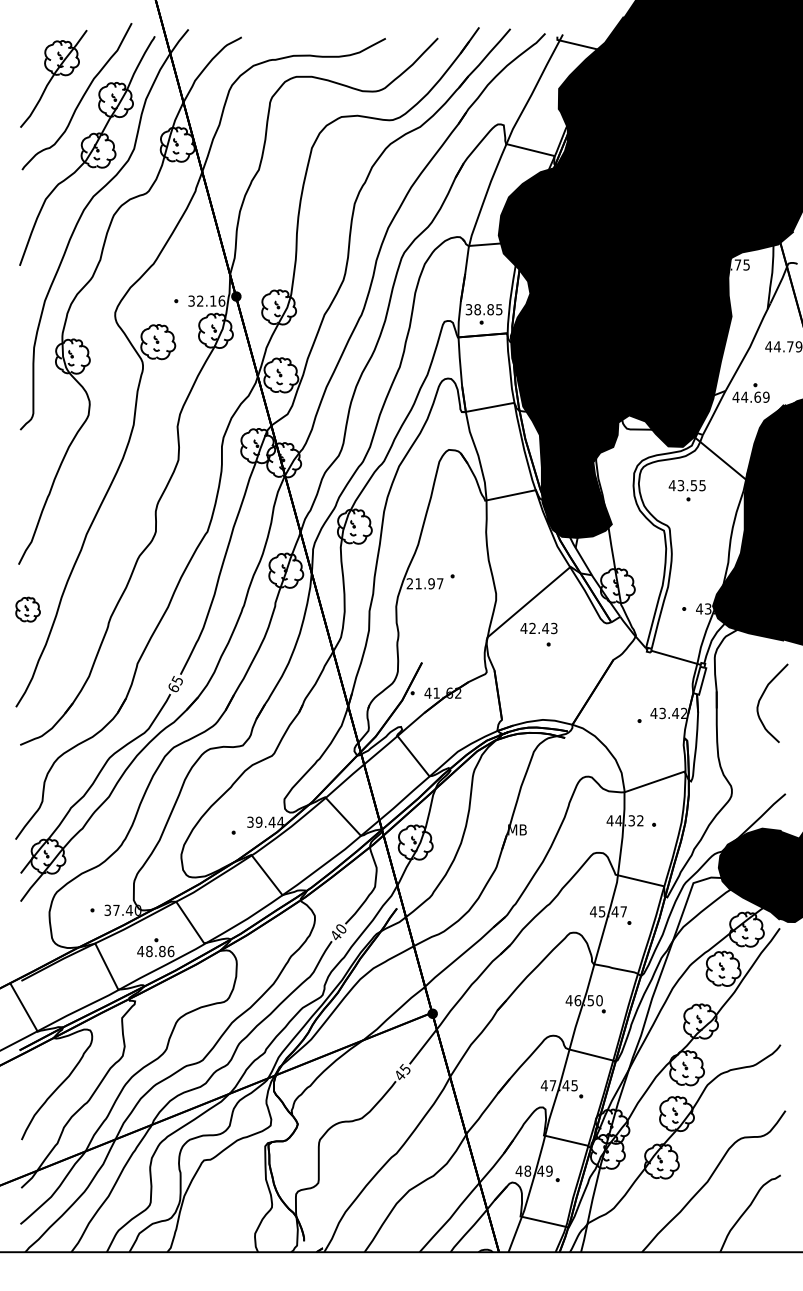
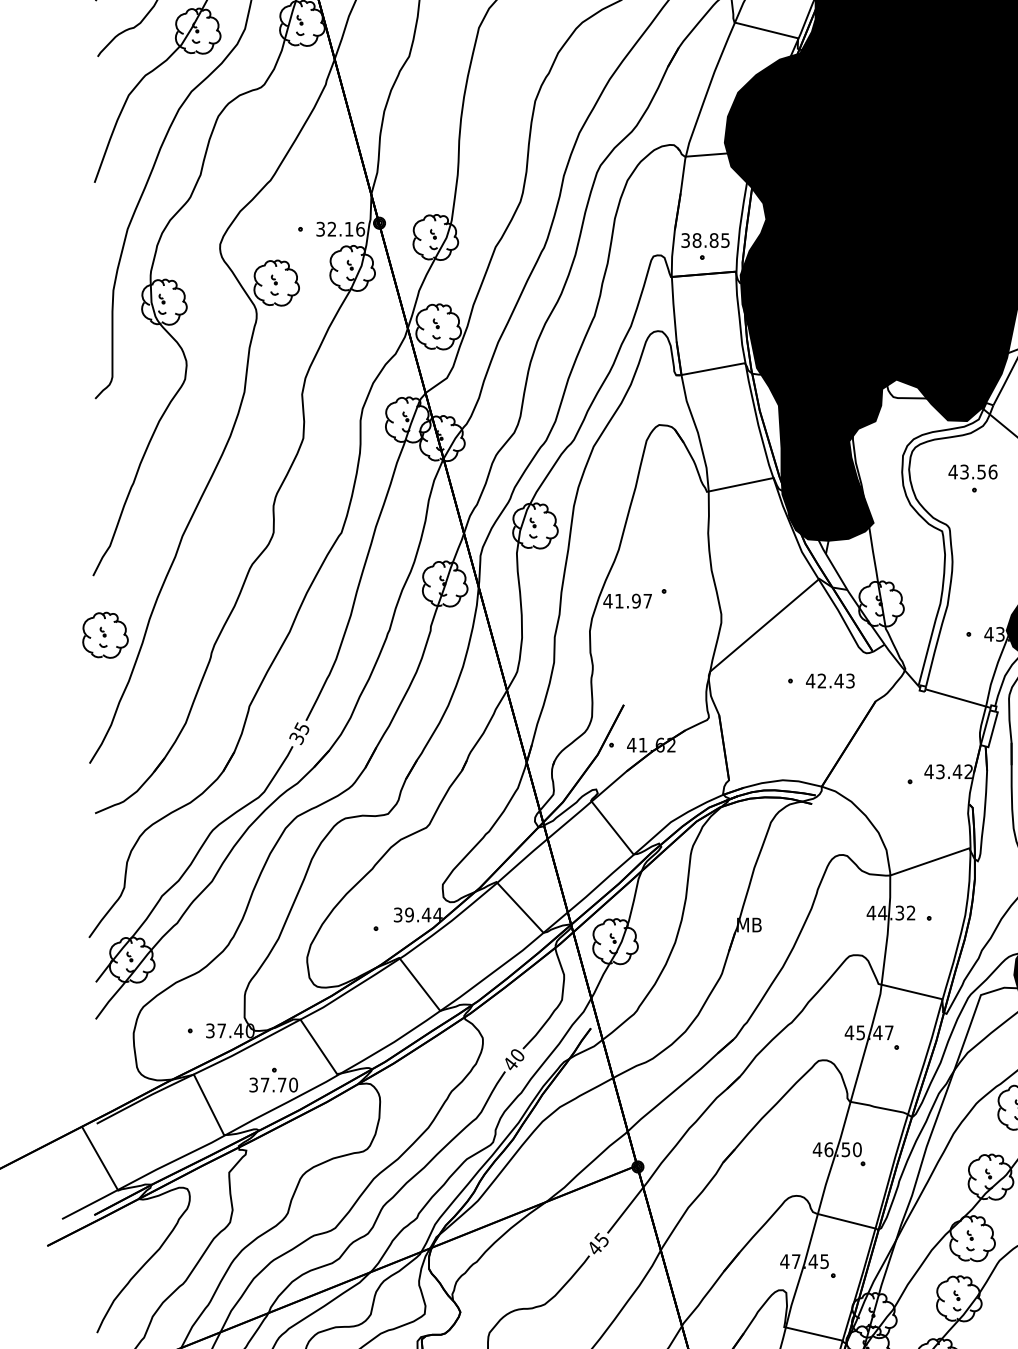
text: (702, 485) -> (992, 471), 43.55 -> 43.56
text: (409, 583) -> (607, 600), 21.97 -> 41.97
part: (27, 609) -> (104, 635), size x1.43
text: (538, 628) -> (829, 681), moved
text: (173, 688) -> (296, 738), 65 -> 35
text: (155, 951) -> (273, 1085), 48.86 -> 37.70

